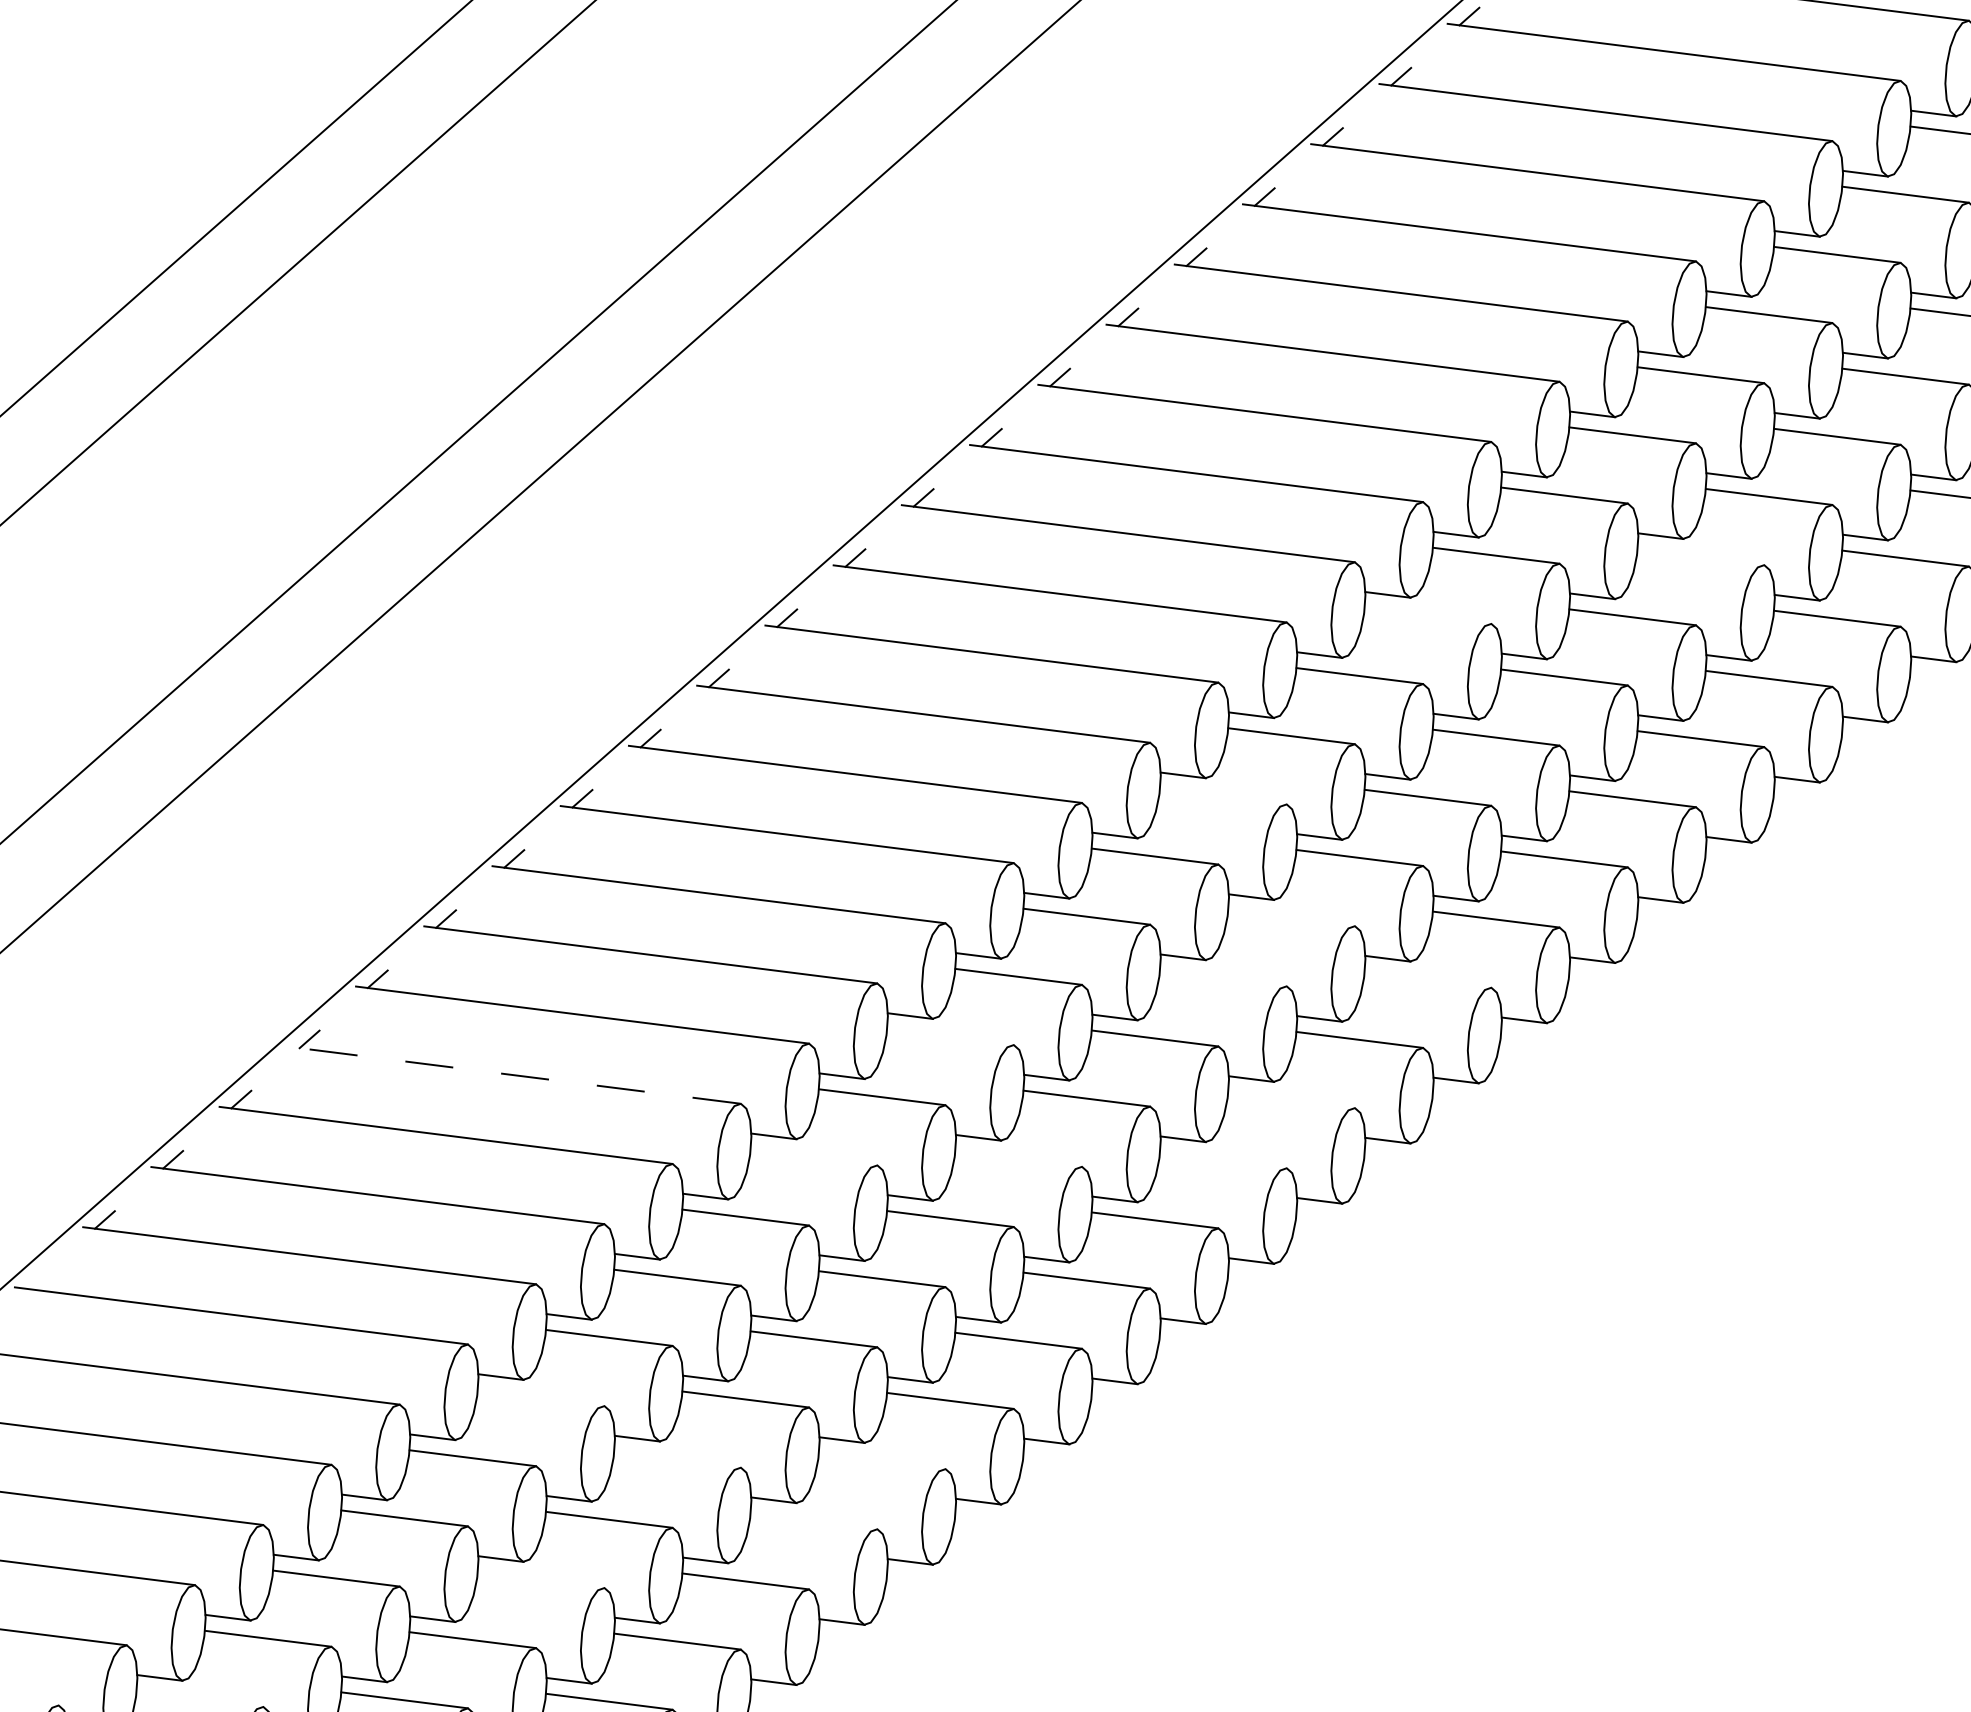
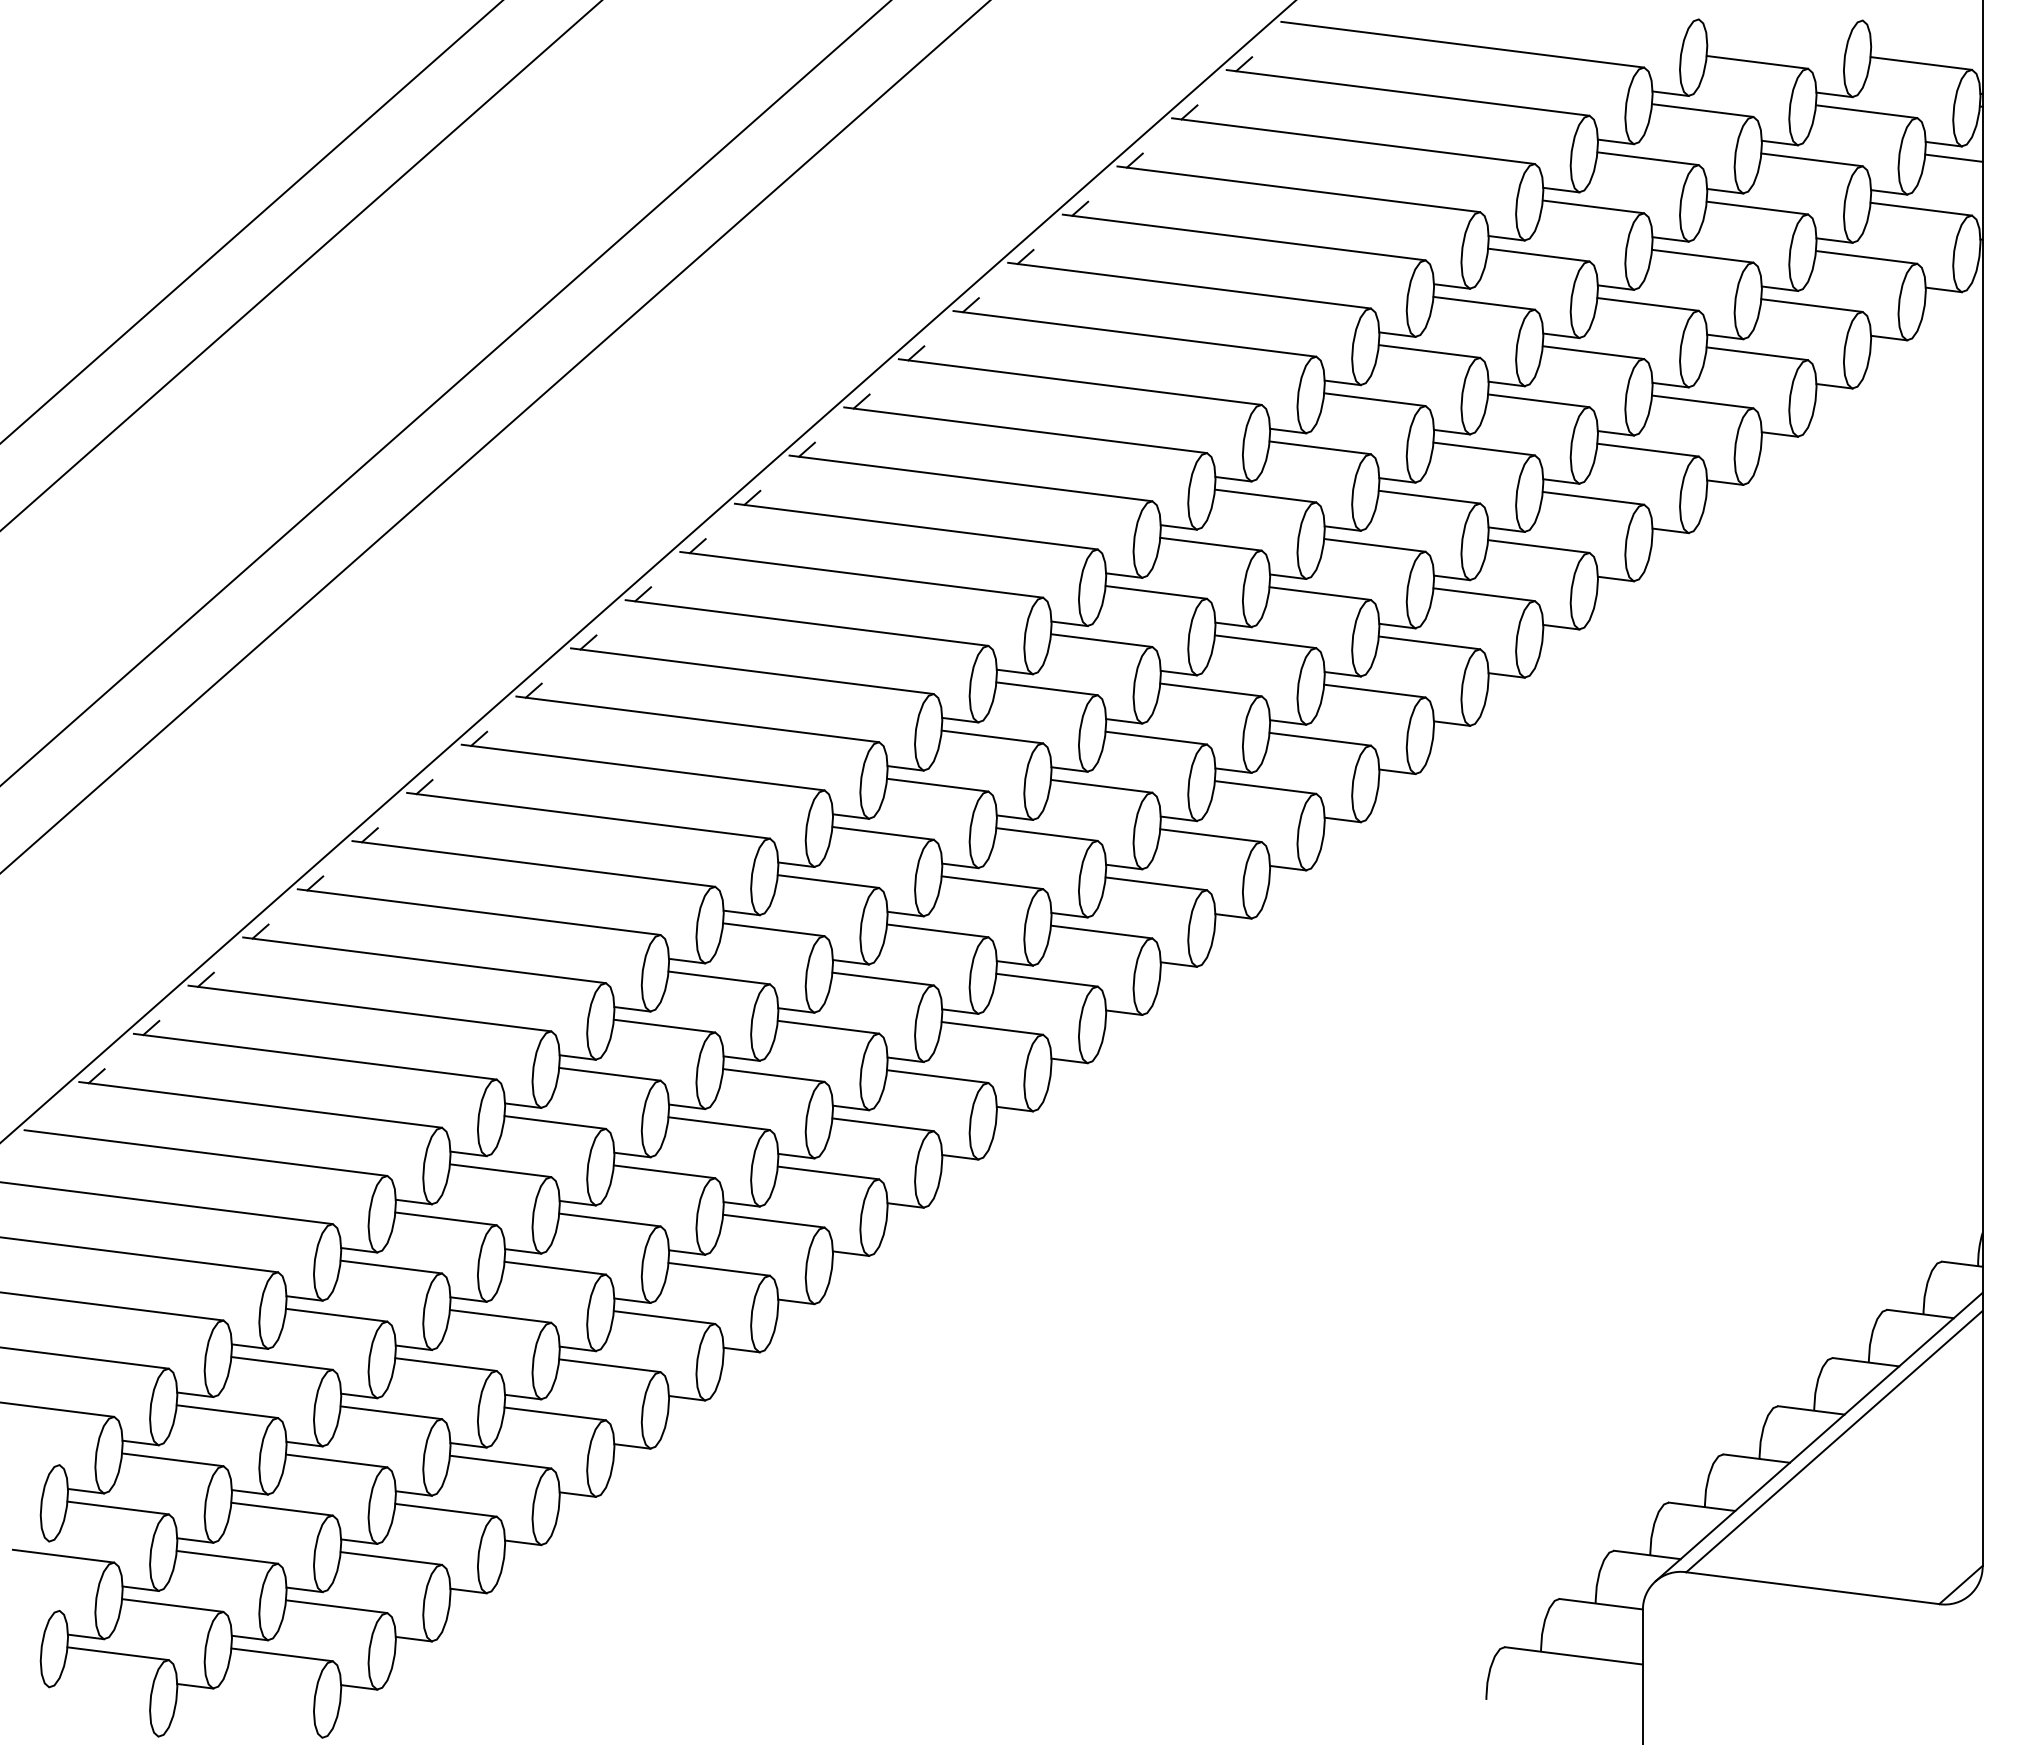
line: (1700, 556) -> (1374, 544), added
line: (1426, 615) -> (1155, 592), added
line: (1222, 795) -> (991, 736), added
line: (1290, 918) -> (1046, 834), added
line: (1222, 978) -> (991, 882), added
line: (1426, 979) -> (1155, 883), added
line: (950, 1036) -> (773, 929), added
line: (514, 1075) -> (424, 960), dashed -> solid
line: (1290, 1099) -> (1046, 979), added
line: (812, 1156) -> (663, 1025), added
line: (1017, 1157) -> (827, 1026), added
line: (1222, 1160) -> (991, 1028), added
line: (540, 1397) -> (445, 1218), added
line: (676, 1458) -> (554, 1267), added
line: (881, 1460) -> (718, 1268), added
line: (812, 1521) -> (663, 1317), added
line: (540, 1579) -> (445, 1364), added
line: (199, 1698) -> (172, 1459), added

